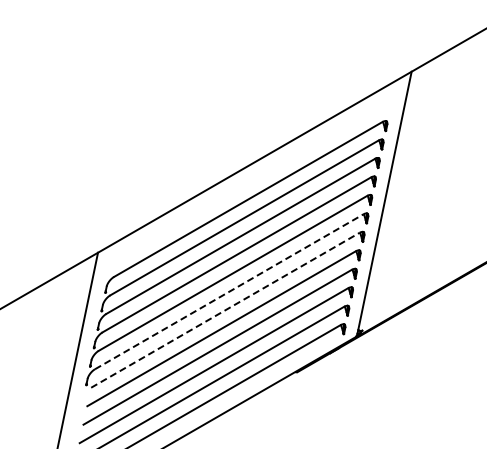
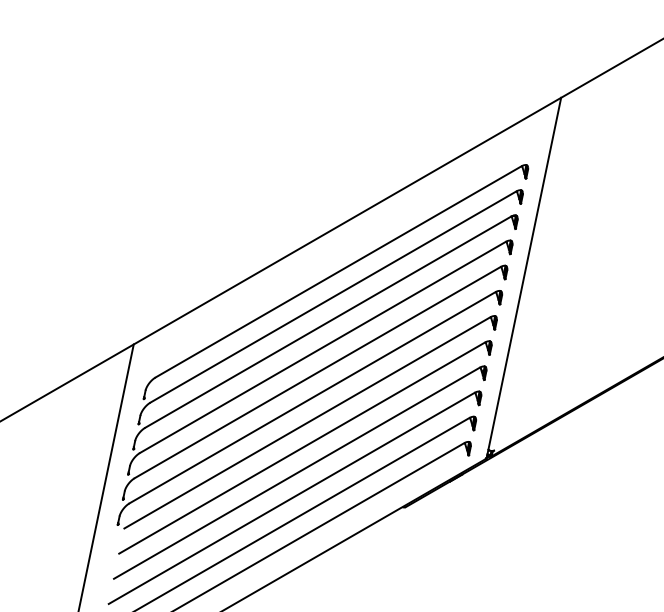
line: (229, 291) -> (312, 397), dashed -> solid
line: (225, 310) -> (307, 423), dashed -> solid

